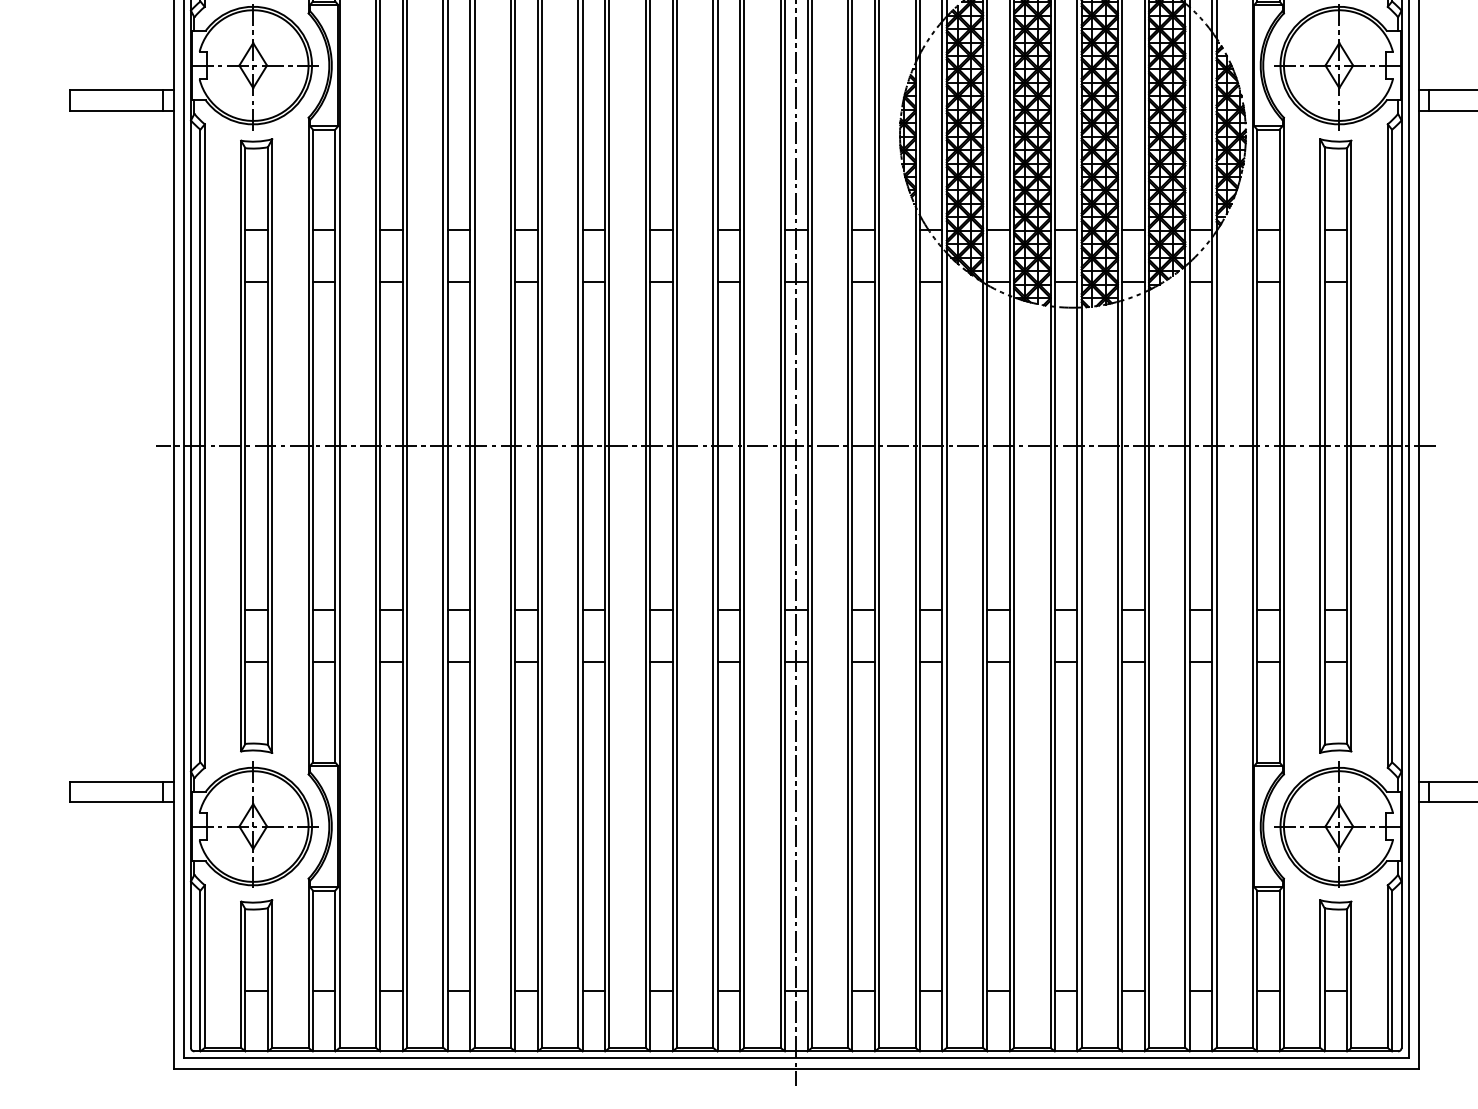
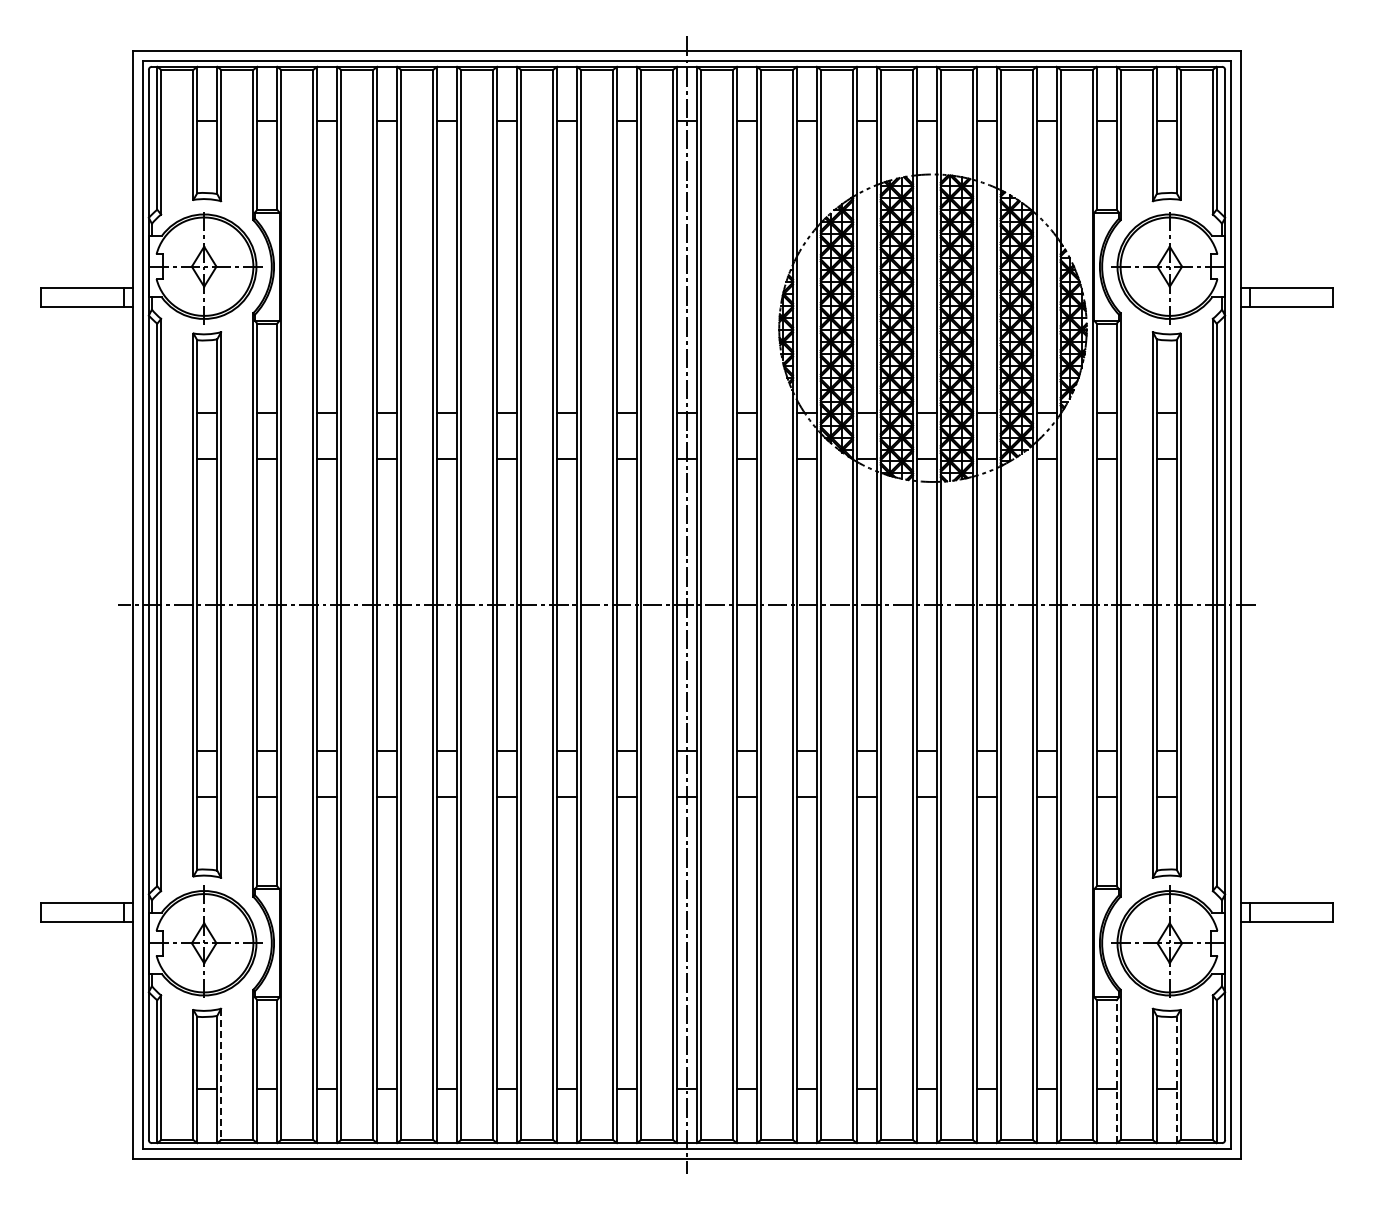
line: (1279, 970) -> (1116, 1071), solid -> dashed
line: (272, 974) -> (221, 1074), solid -> dashed
line: (1346, 979) -> (1176, 1079), solid -> dashed

